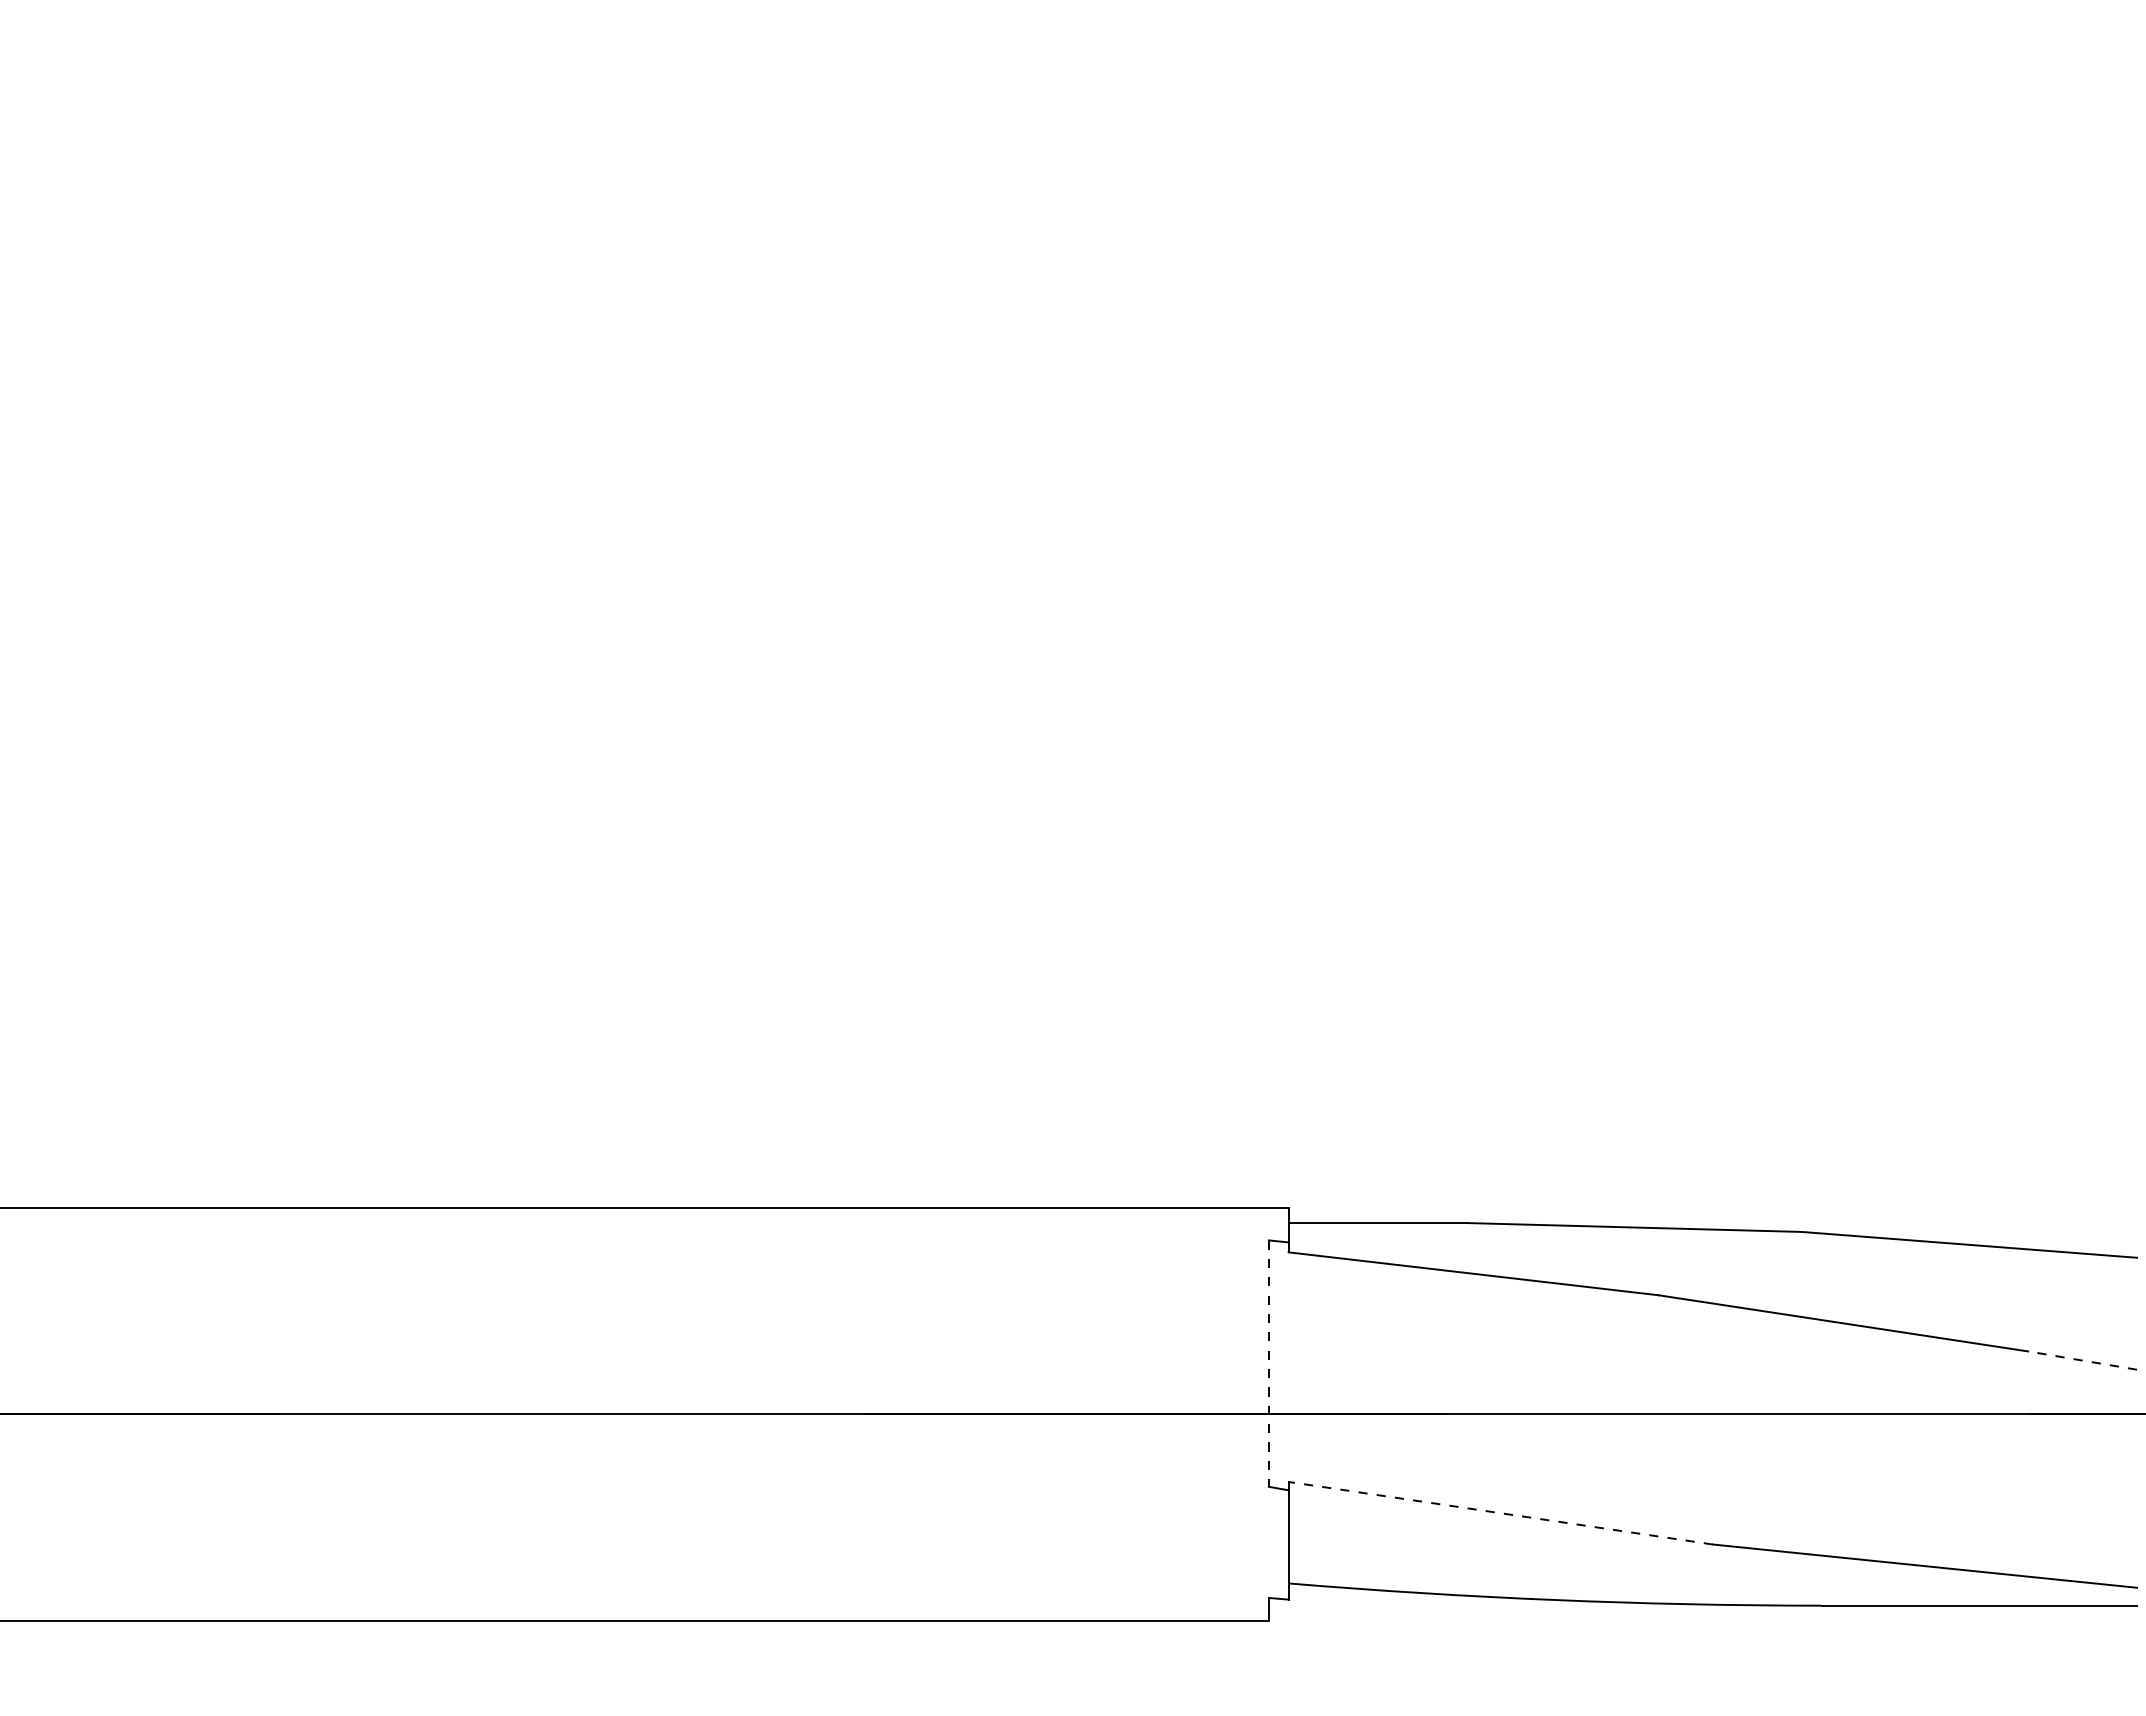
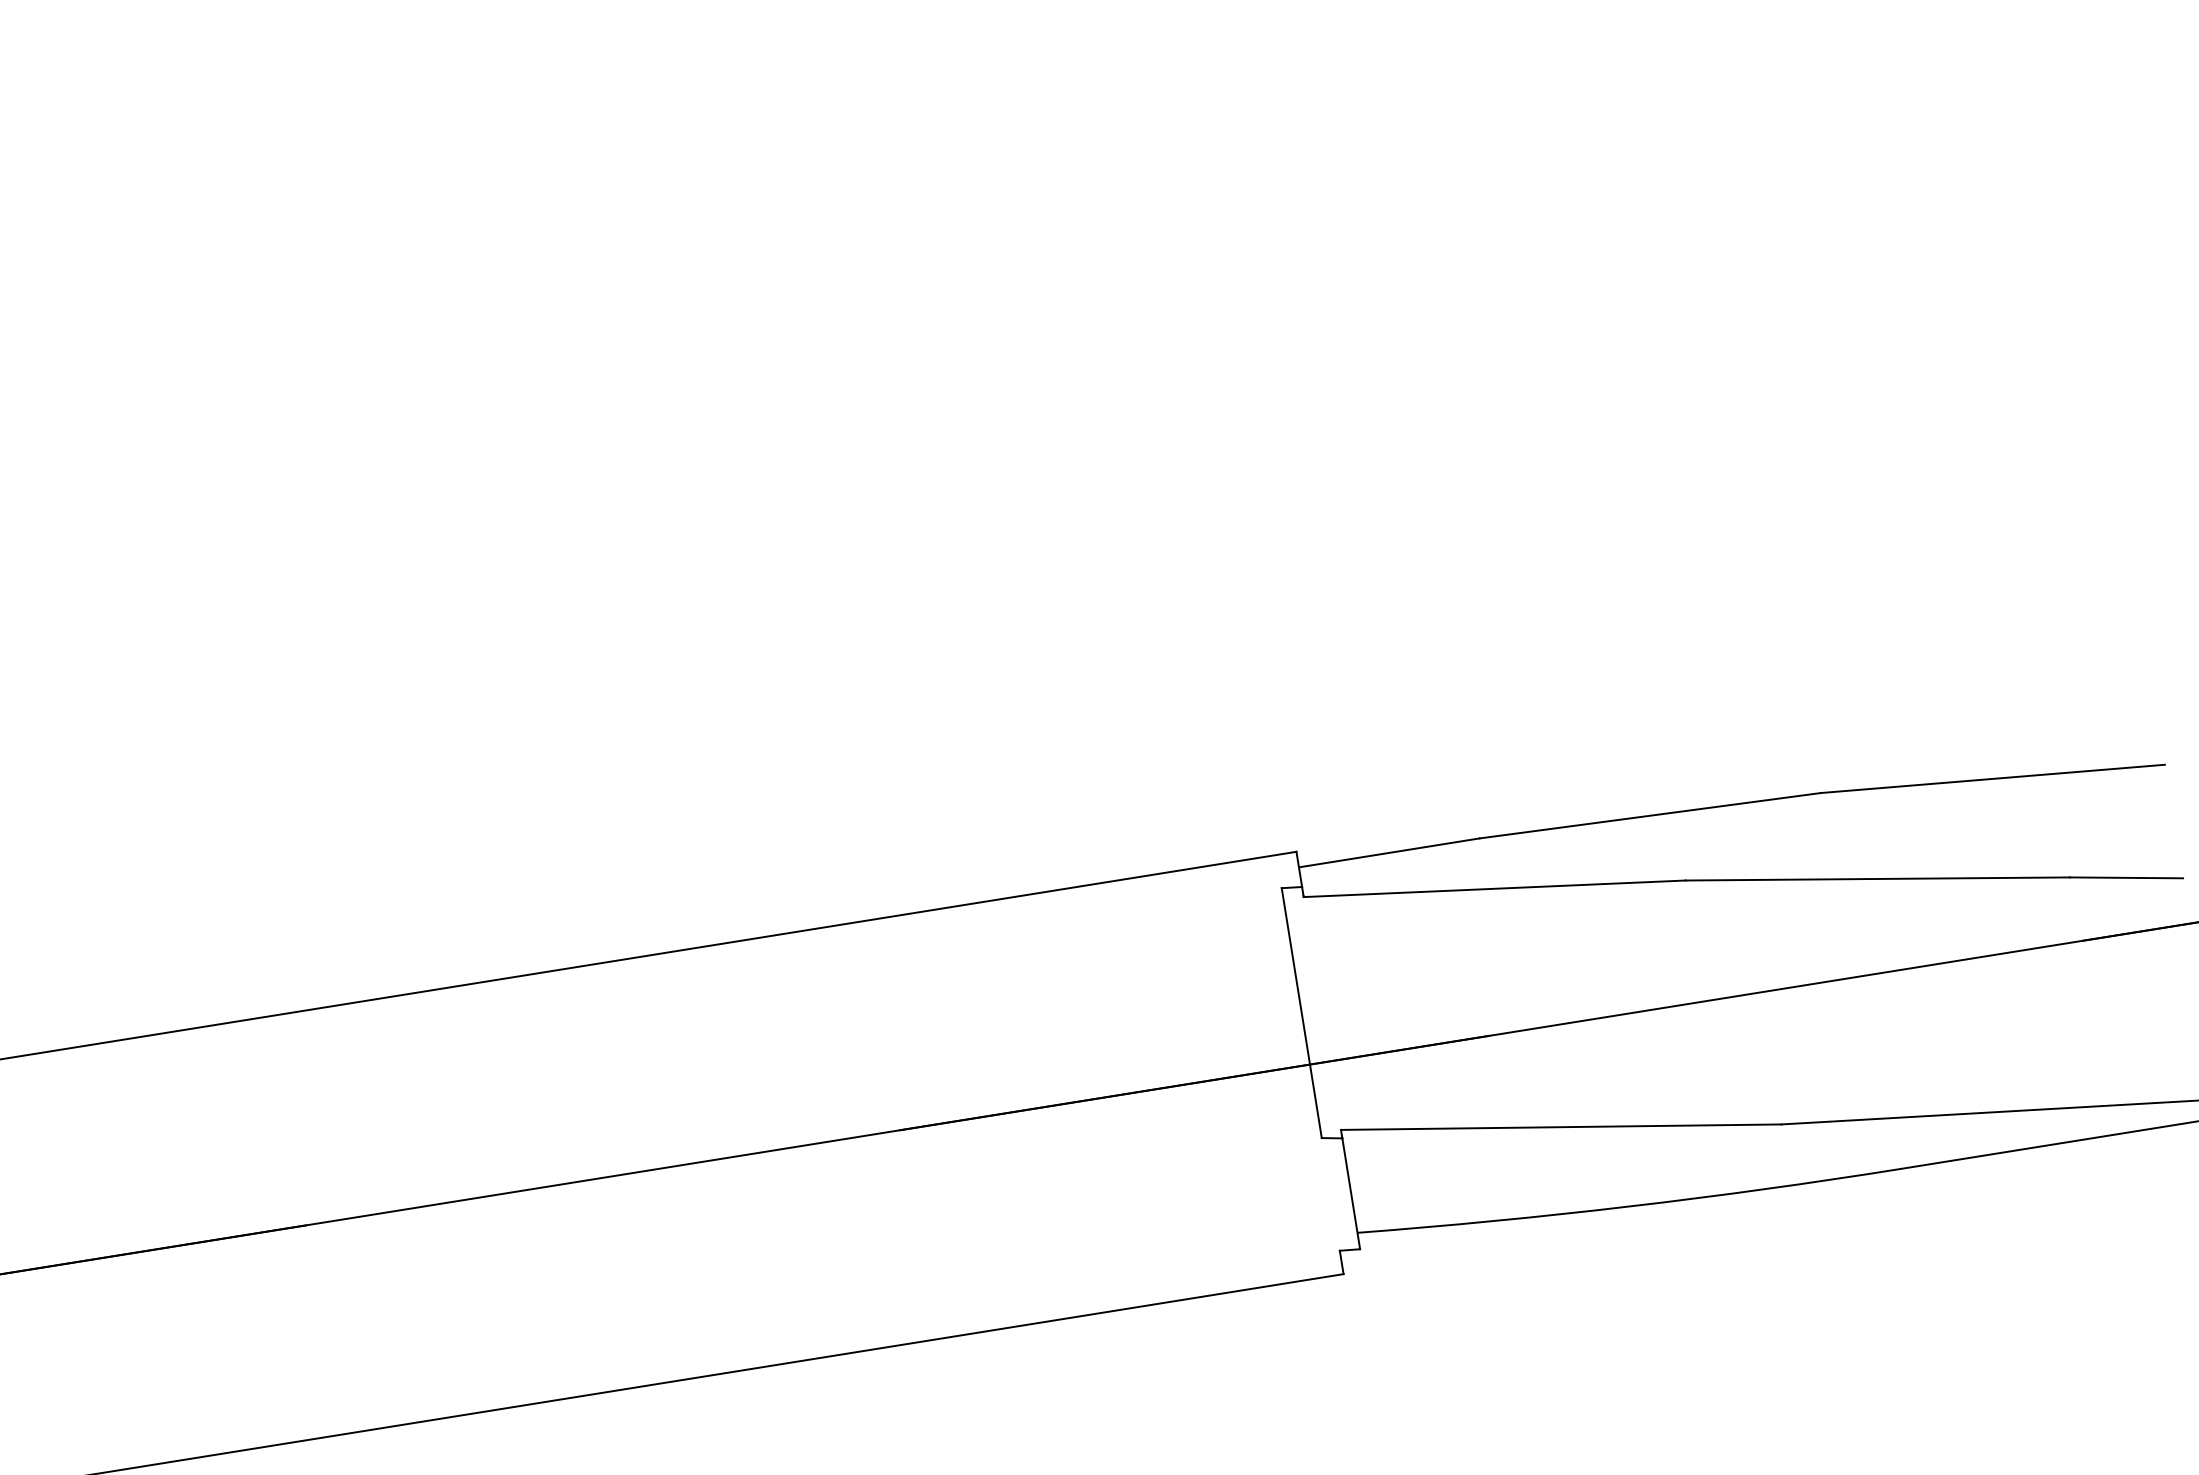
line: (2082, 1360) -> (2126, 877), dashed -> solid
line: (1268, 1364) -> (1301, 1014), dashed -> solid
line: (1500, 1513) -> (1560, 1127), dashed -> solid

